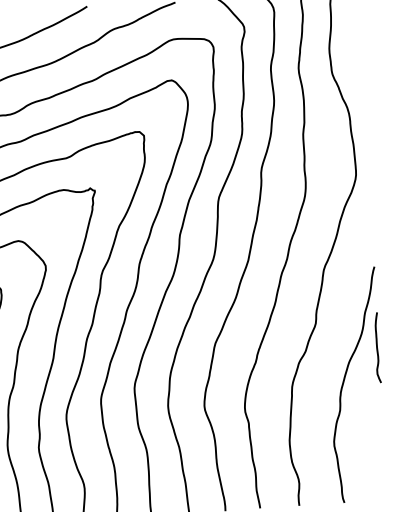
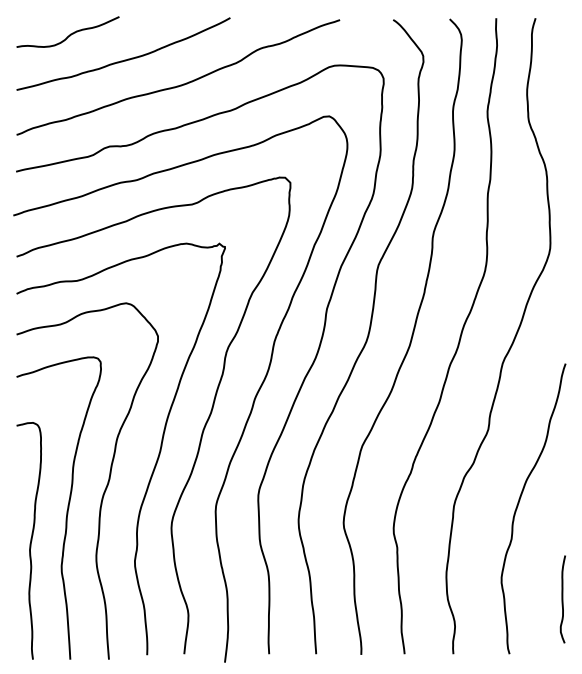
curve: (377, 347) -> (562, 599), moved

